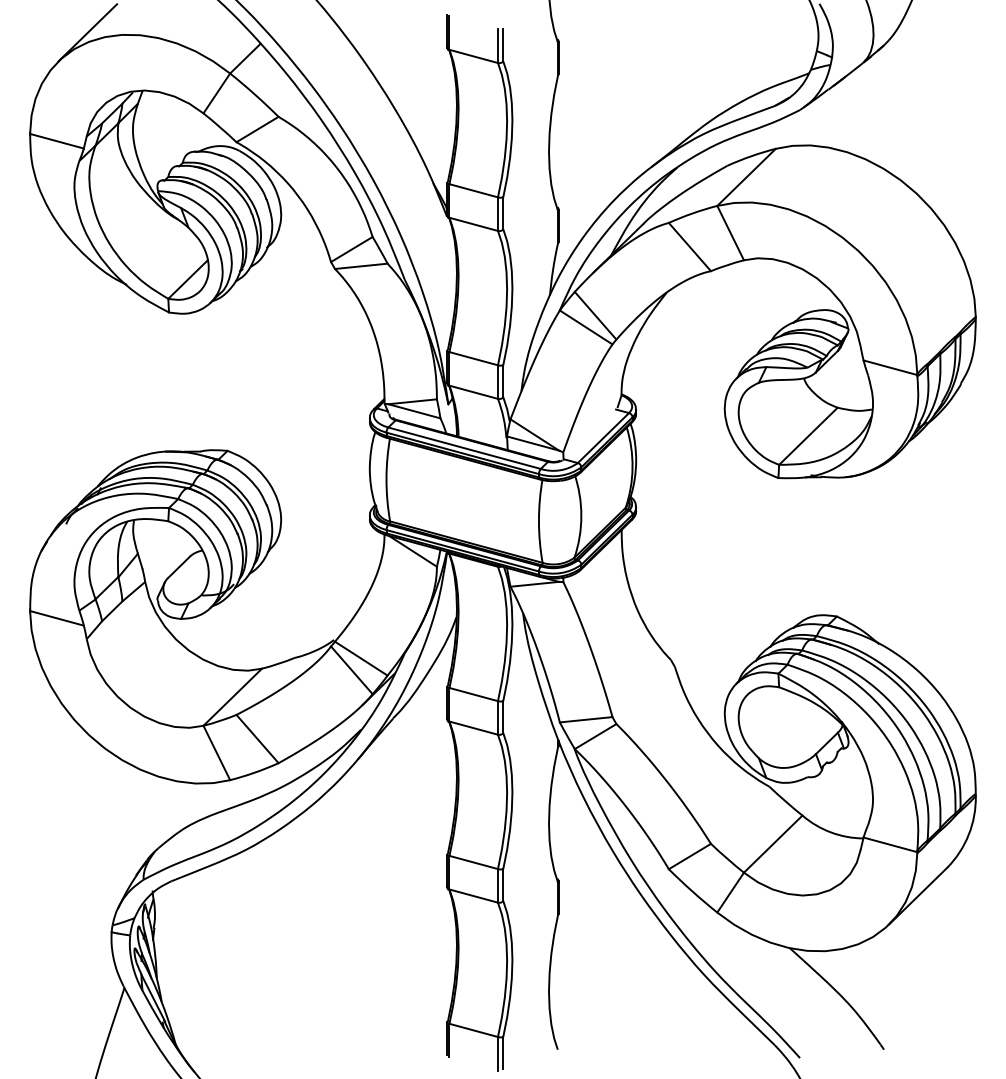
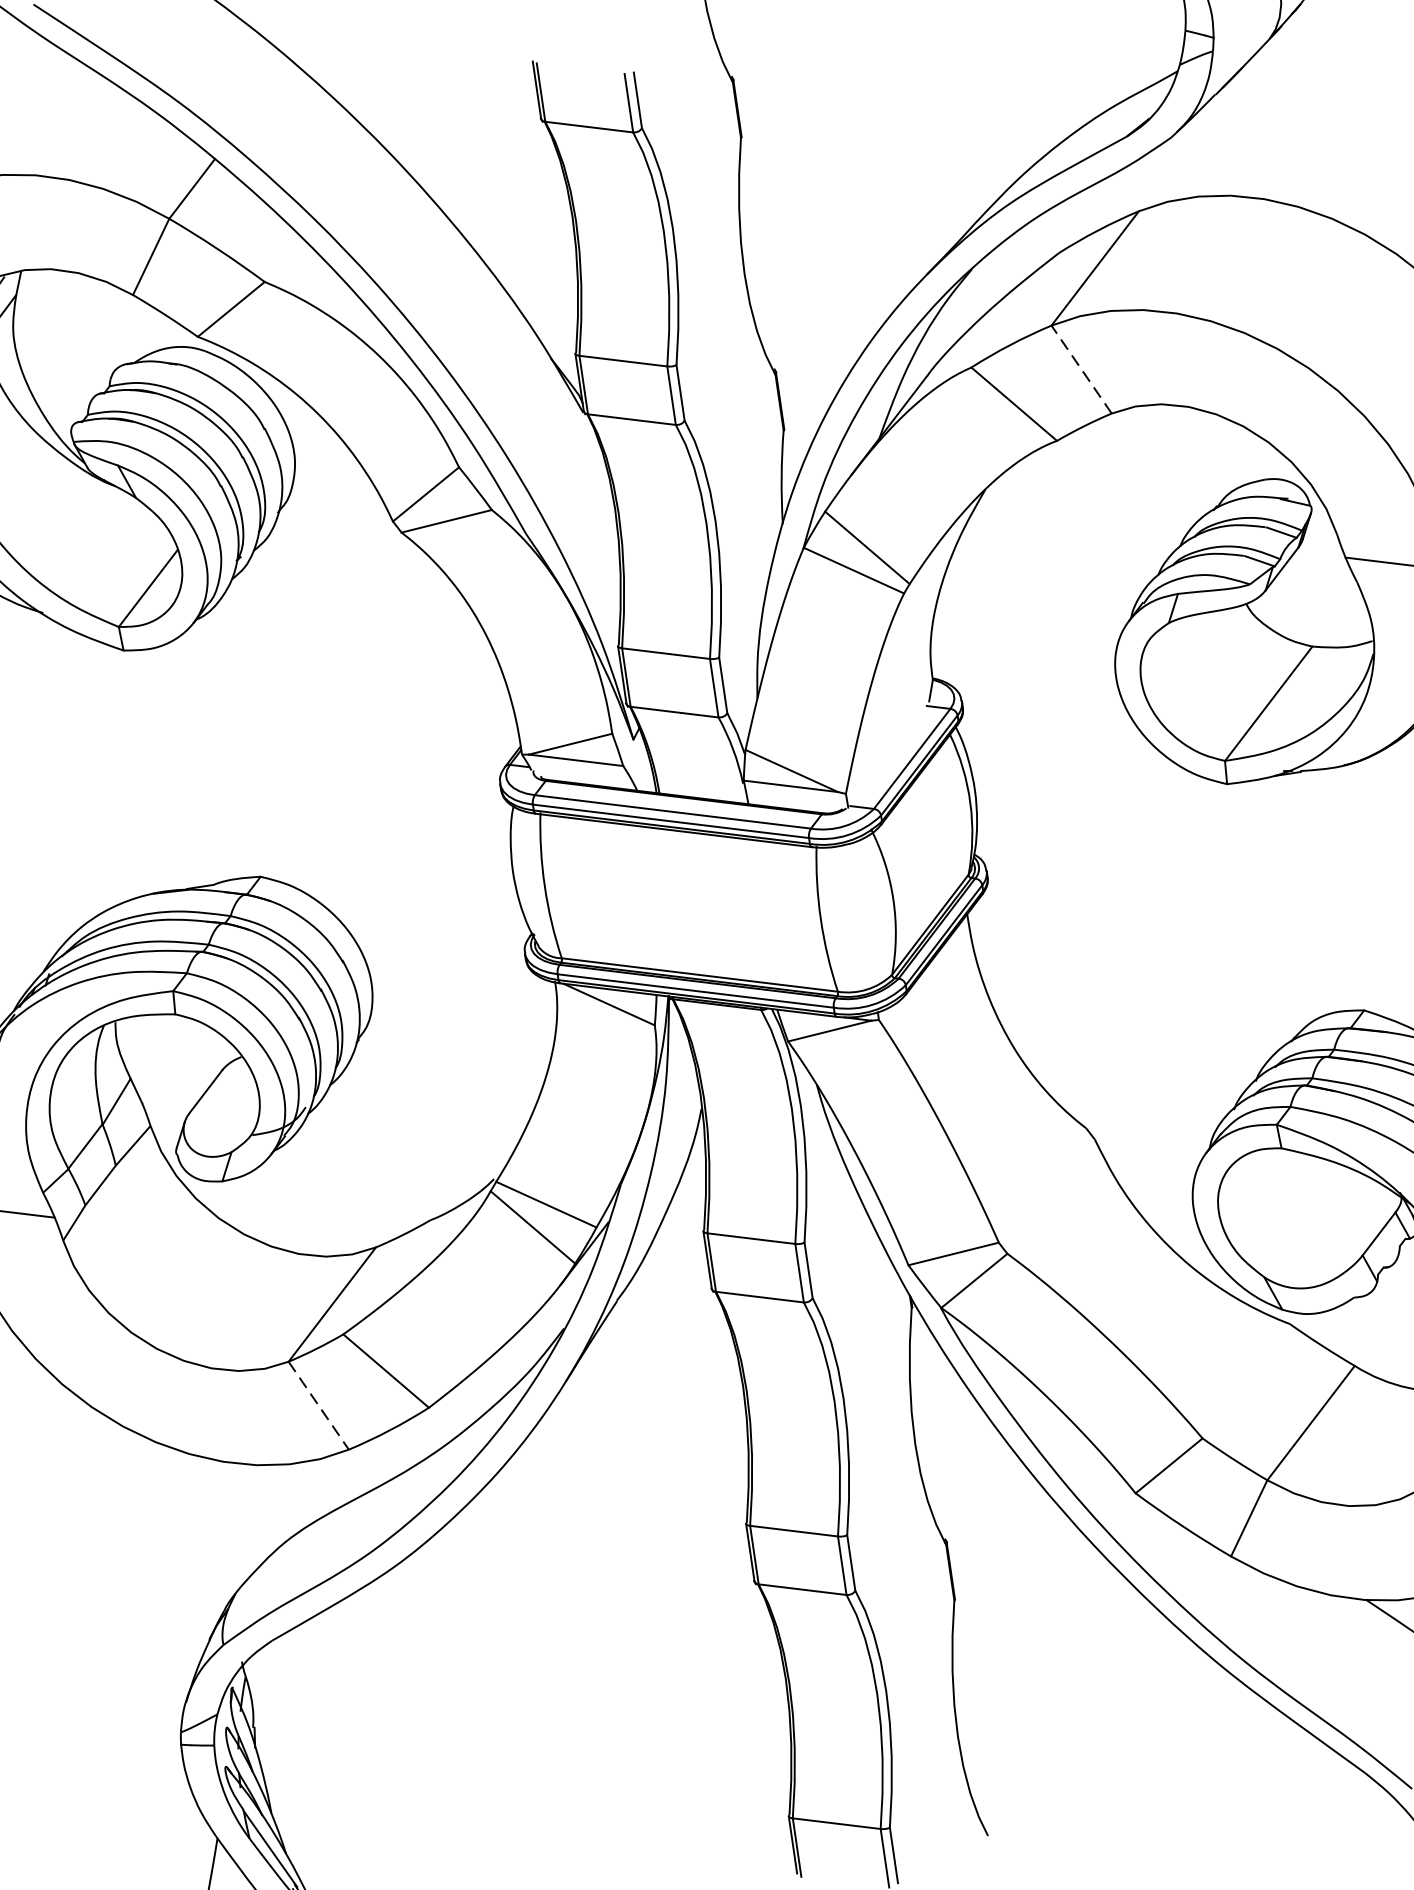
line: (730, 232) -> (1081, 368), solid -> dashed
line: (217, 753) -> (320, 1406), solid -> dashed

